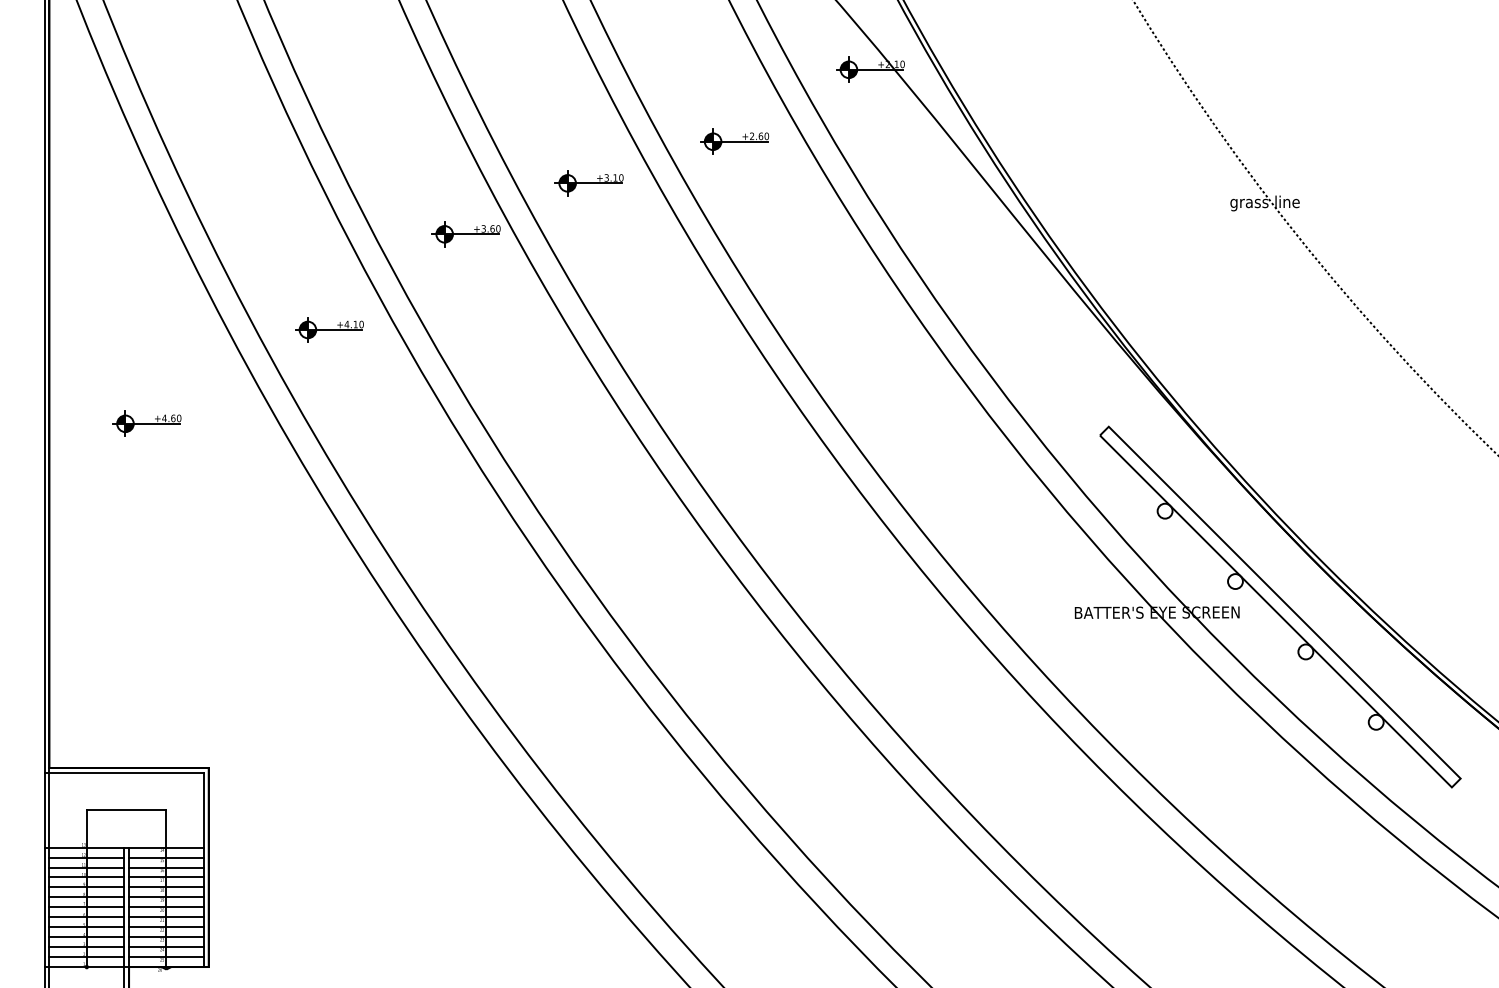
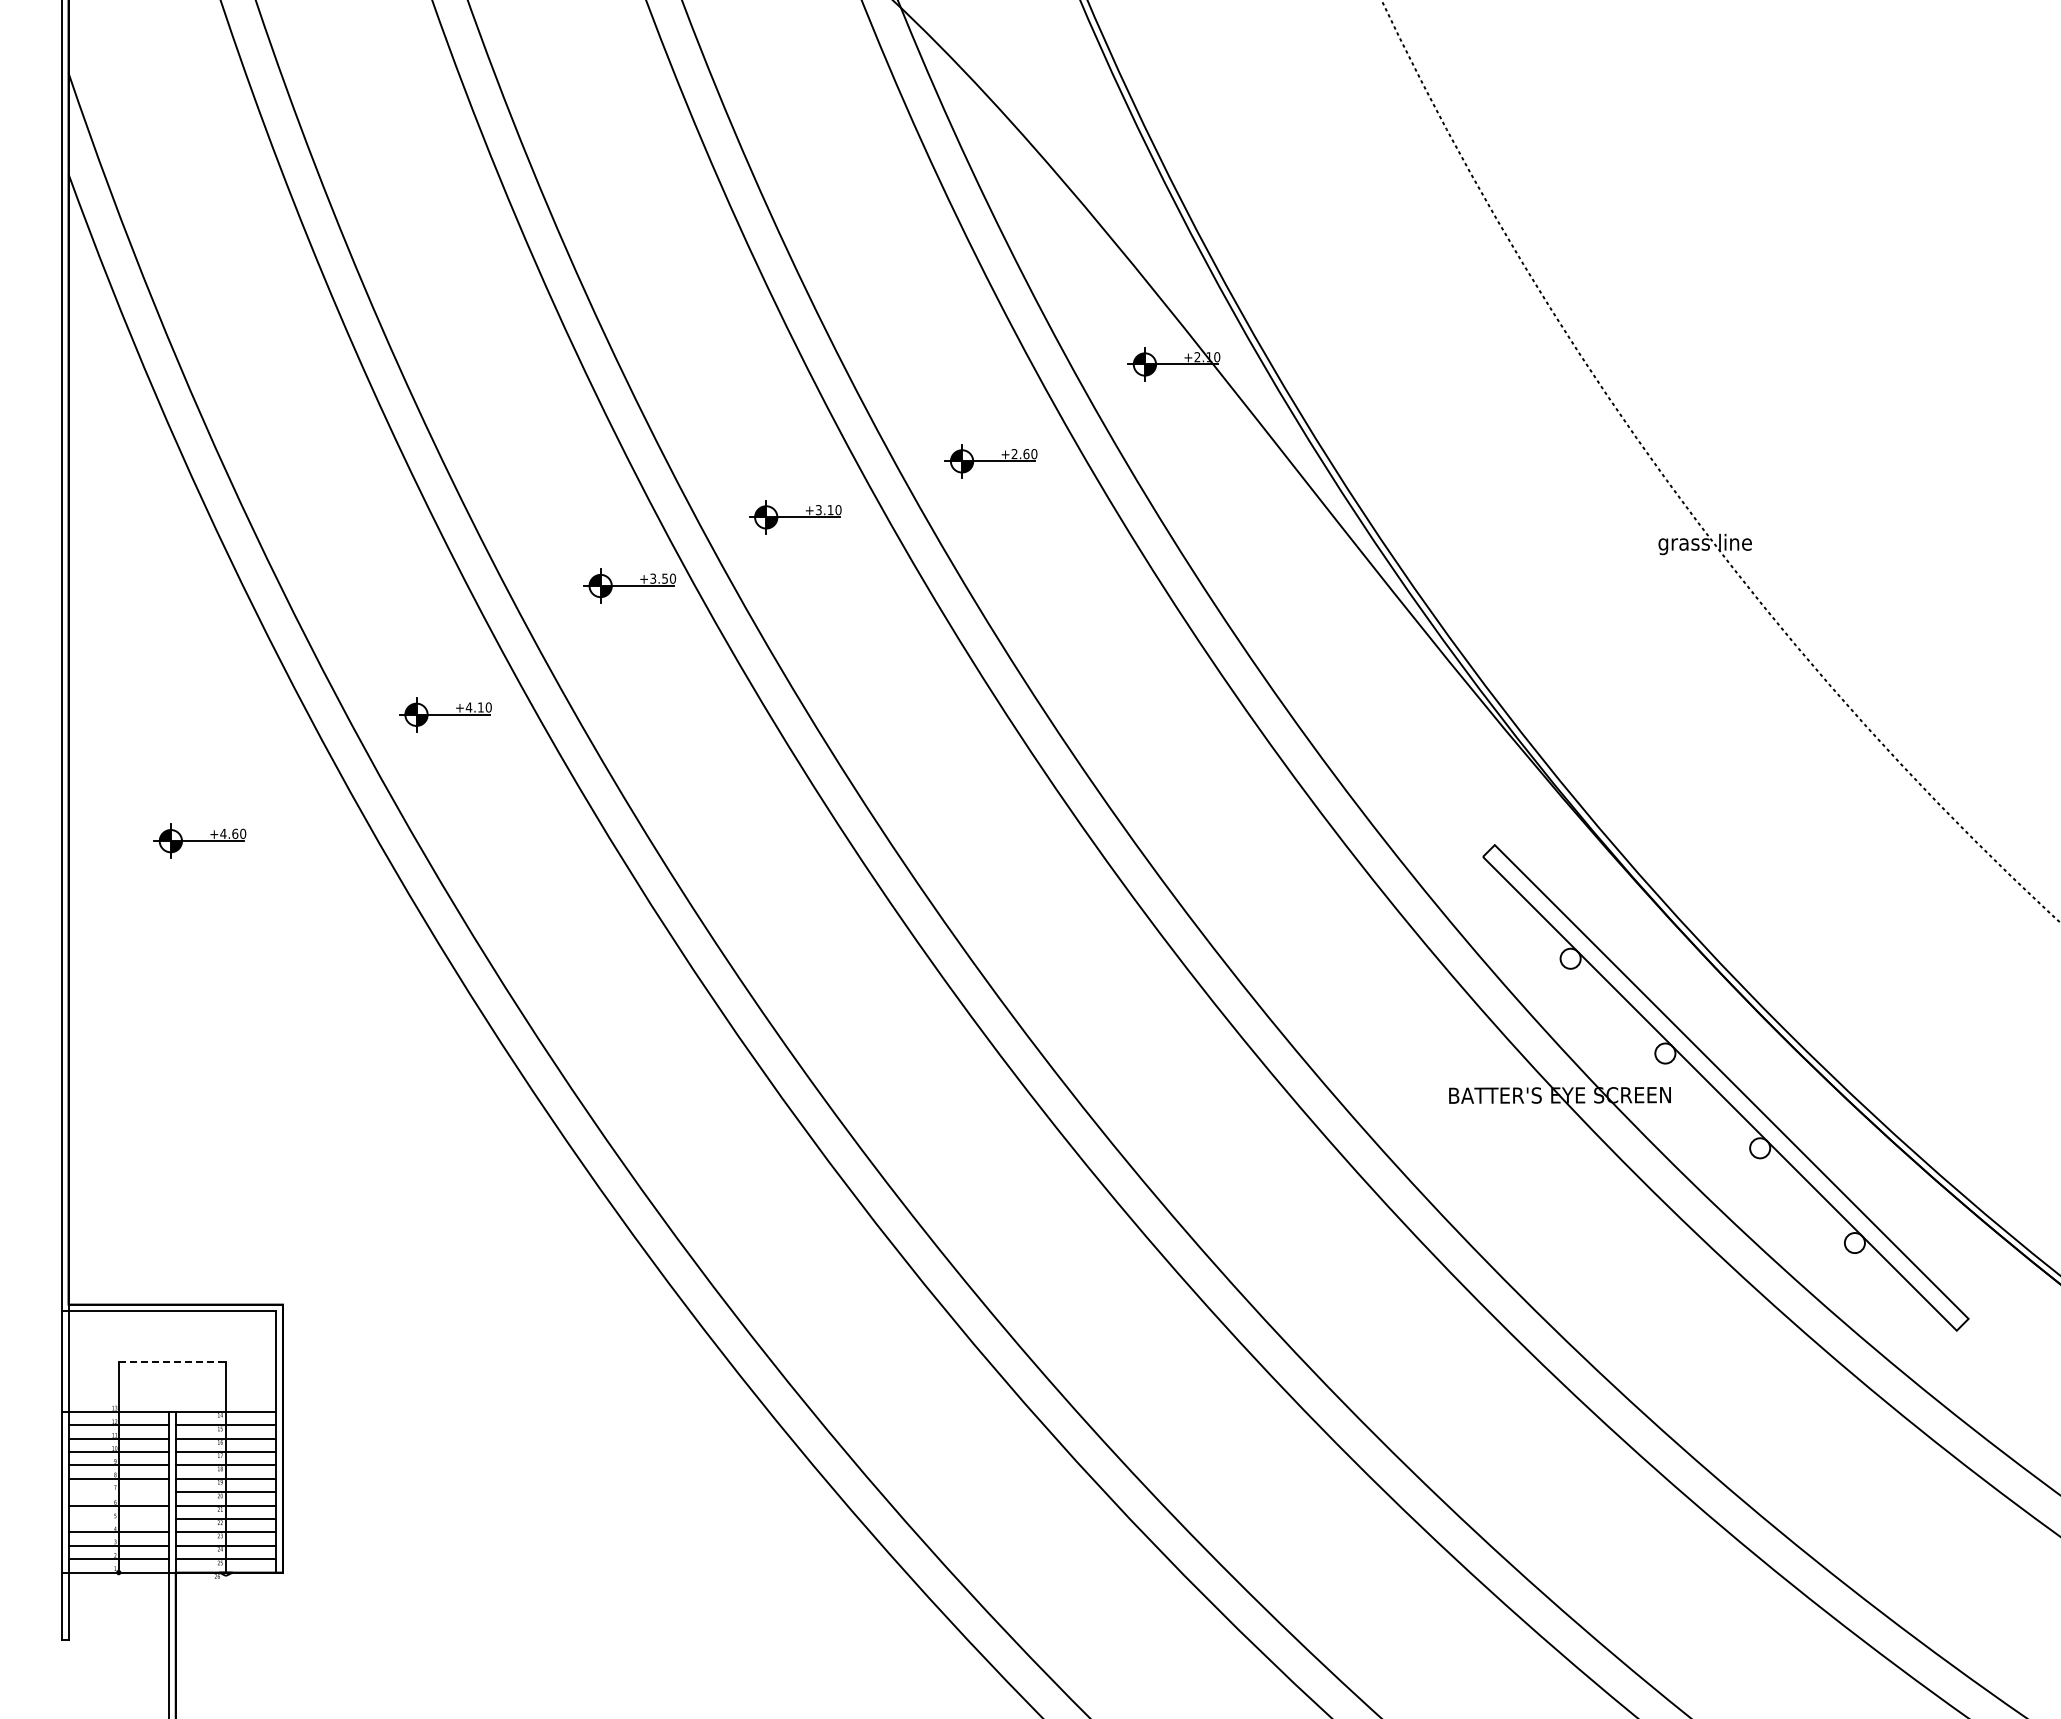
text: (492, 228) -> (665, 578), +3.60 -> +3.50
line: (126, 810) -> (172, 1361), solid -> dashed
line: (86, 907) -> (118, 1492), removed
line: (86, 927) -> (118, 1519), removed

